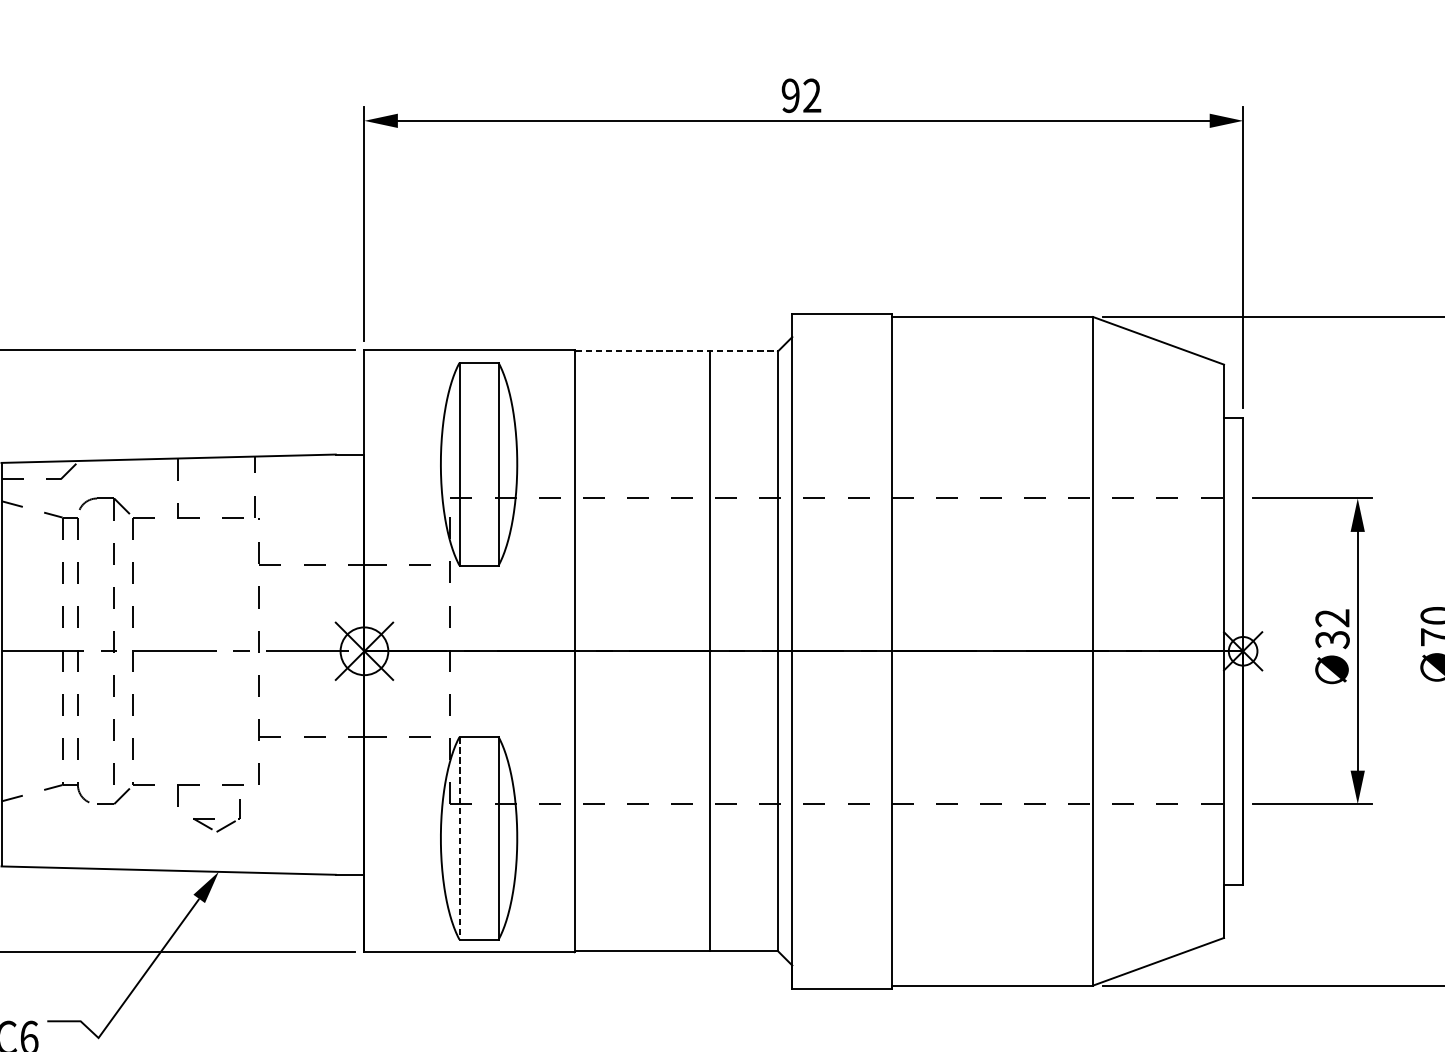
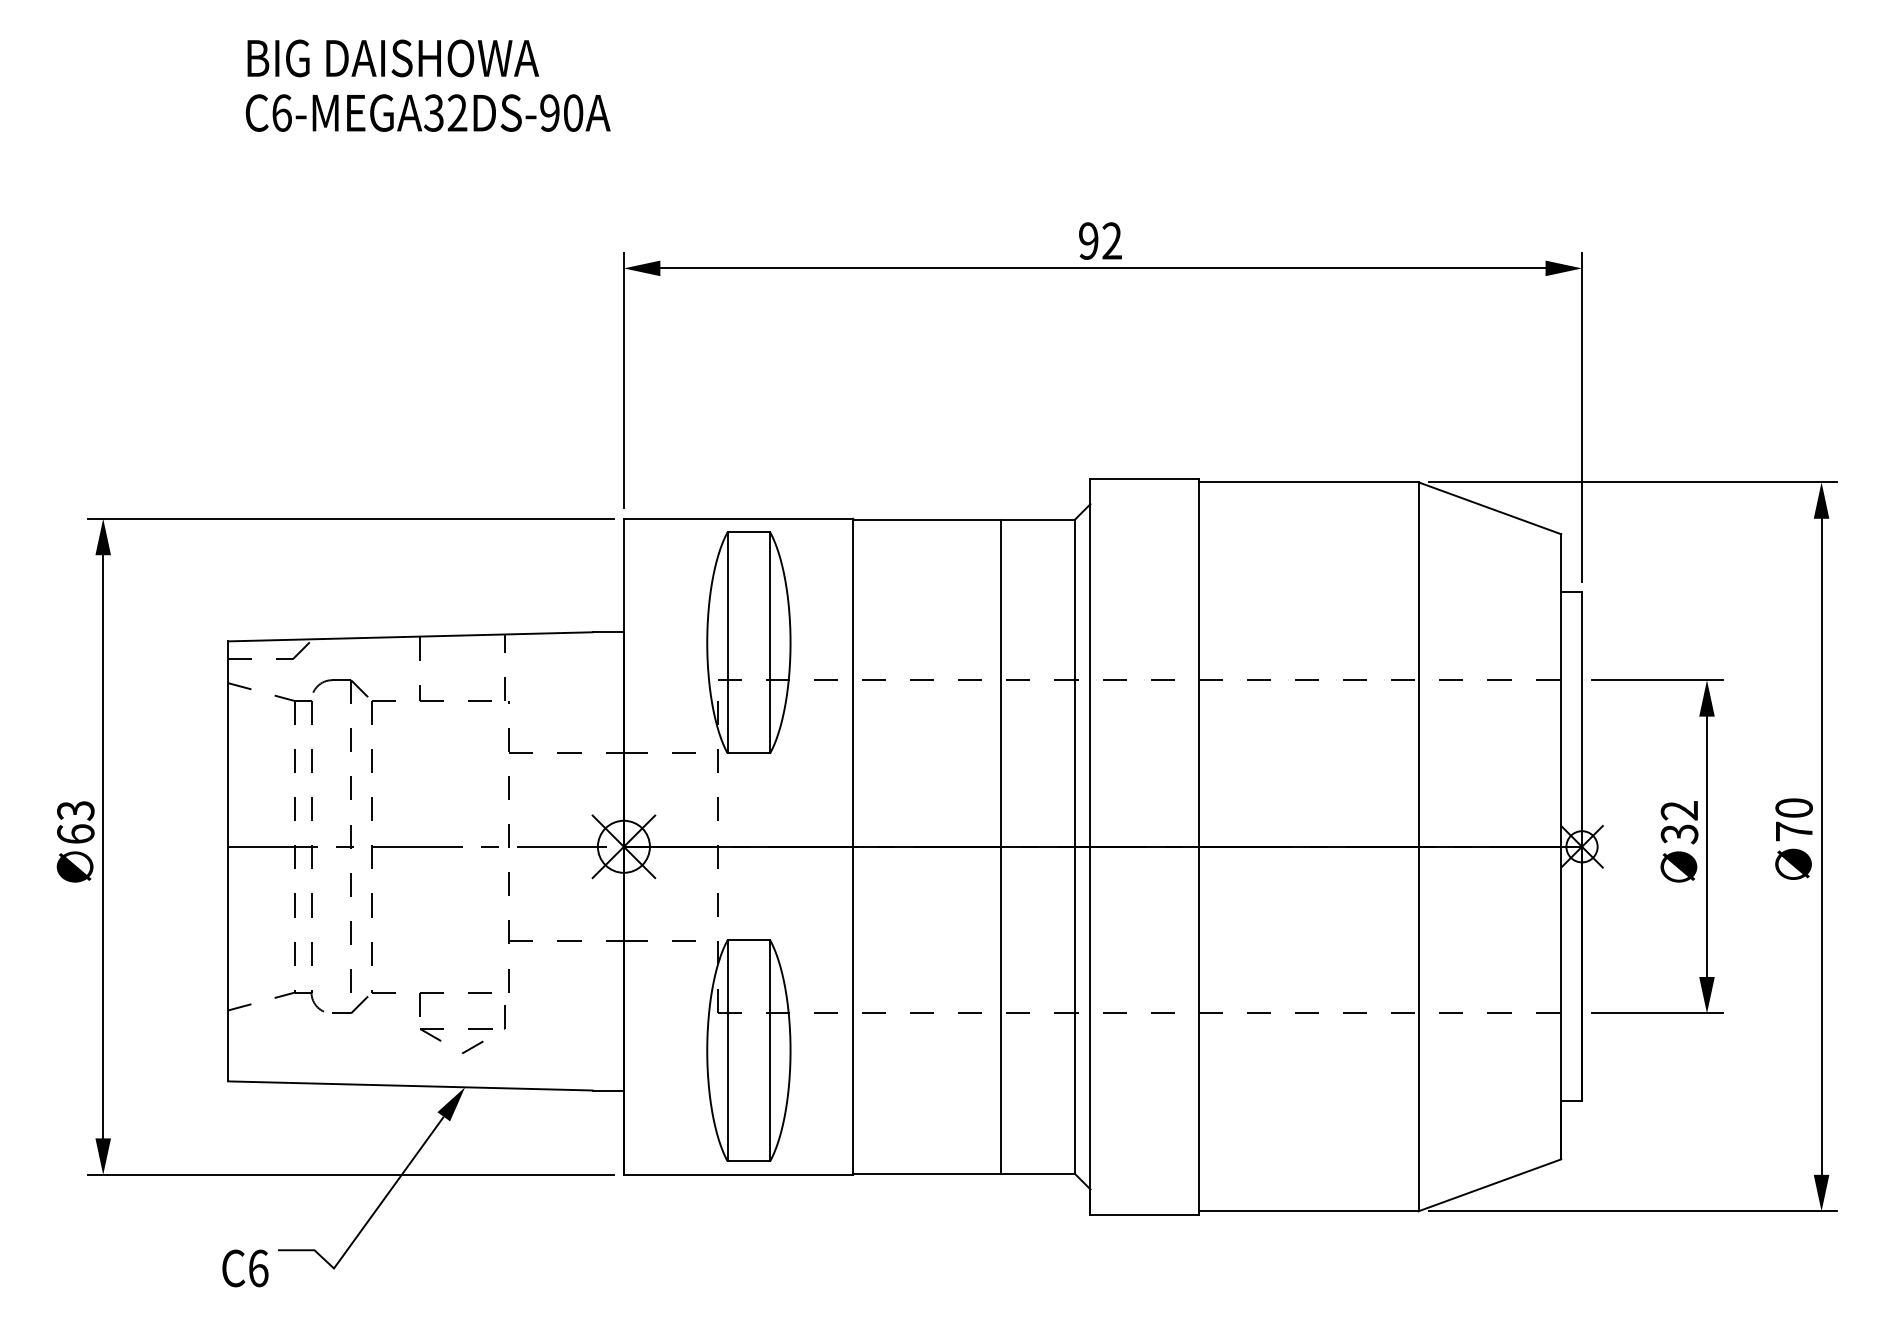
line: (676, 351) -> (964, 519), dashed -> solid
part: (216, 818) -> (462, 1029), size x1.67
line: (459, 839) -> (727, 1051), dashed -> solid

